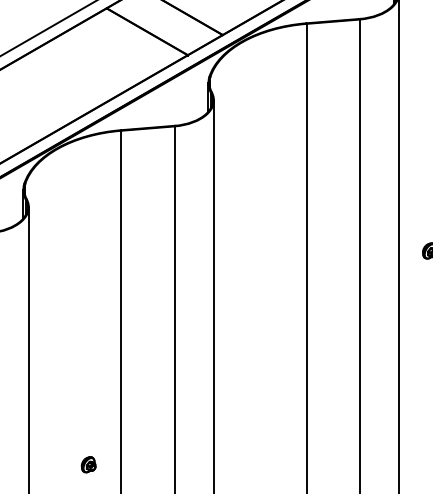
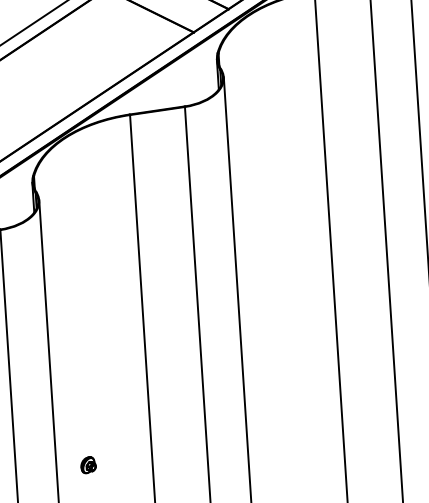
part: (88, 464) -> (88, 464), moved

